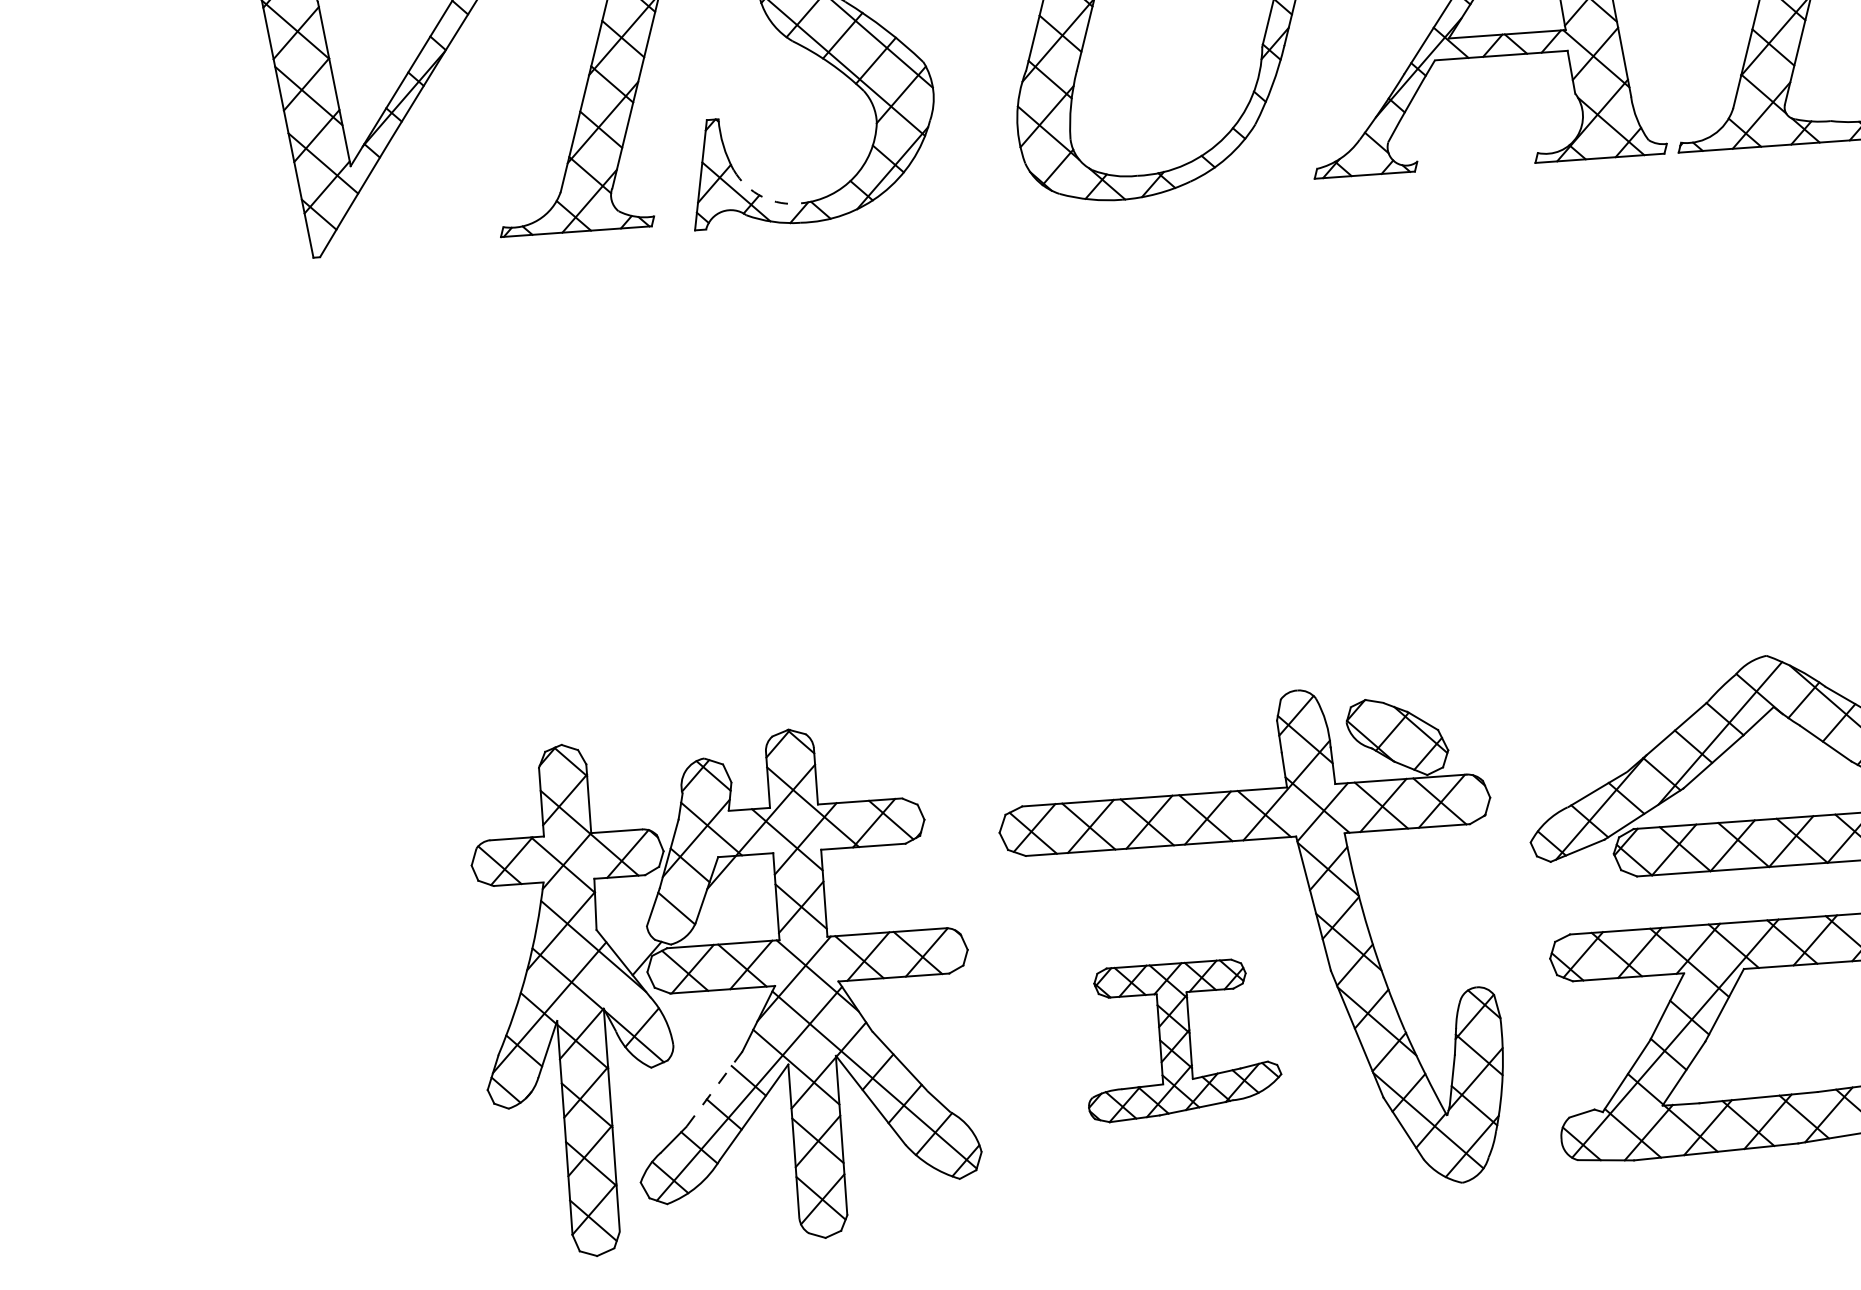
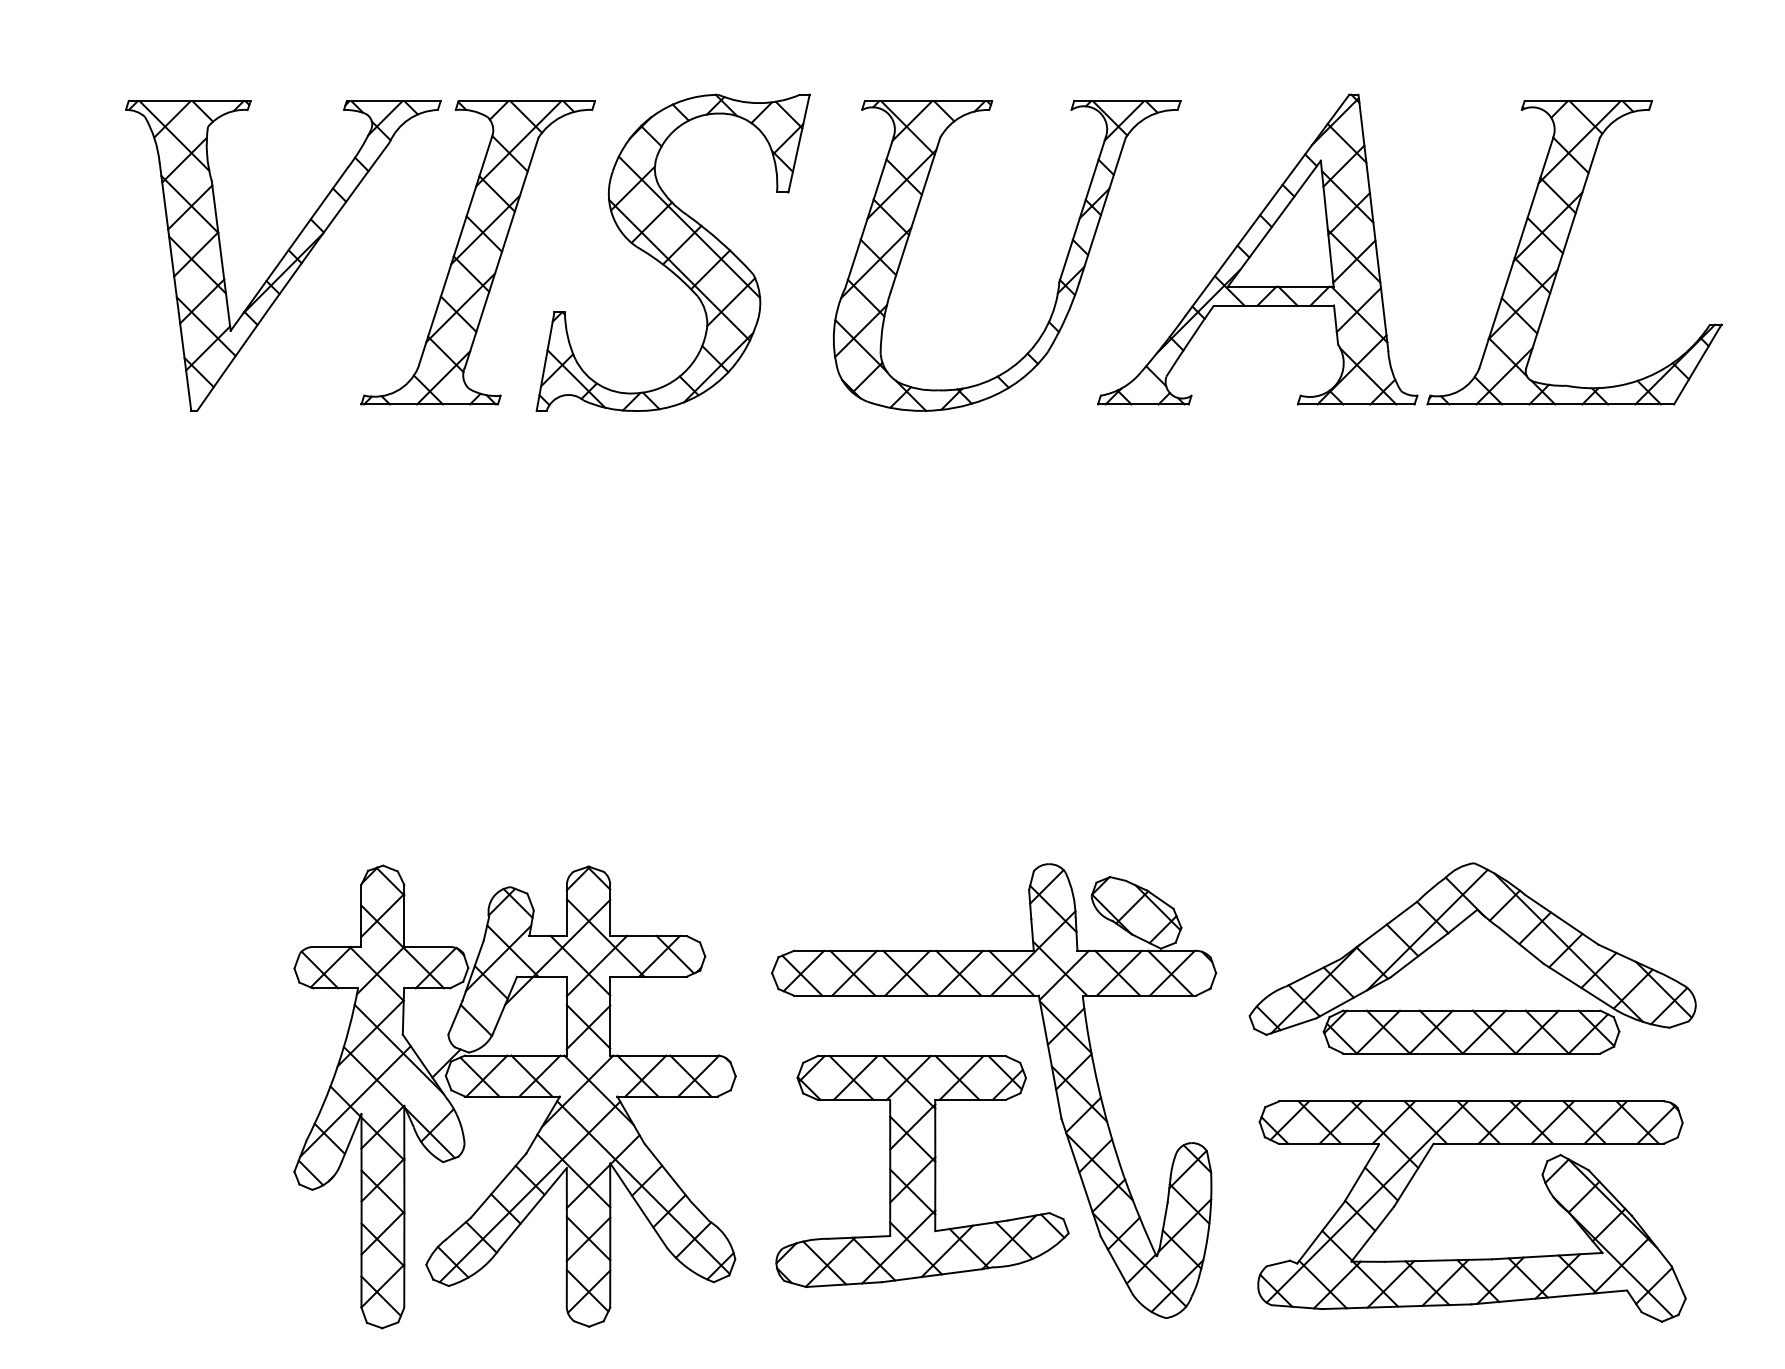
arc: (762, 197) -> (599, 385), dashed -> solid
part: (1181, 1040) -> (922, 1171), size x1.67
line: (714, 1090) -> (498, 1186), dashed -> solid

